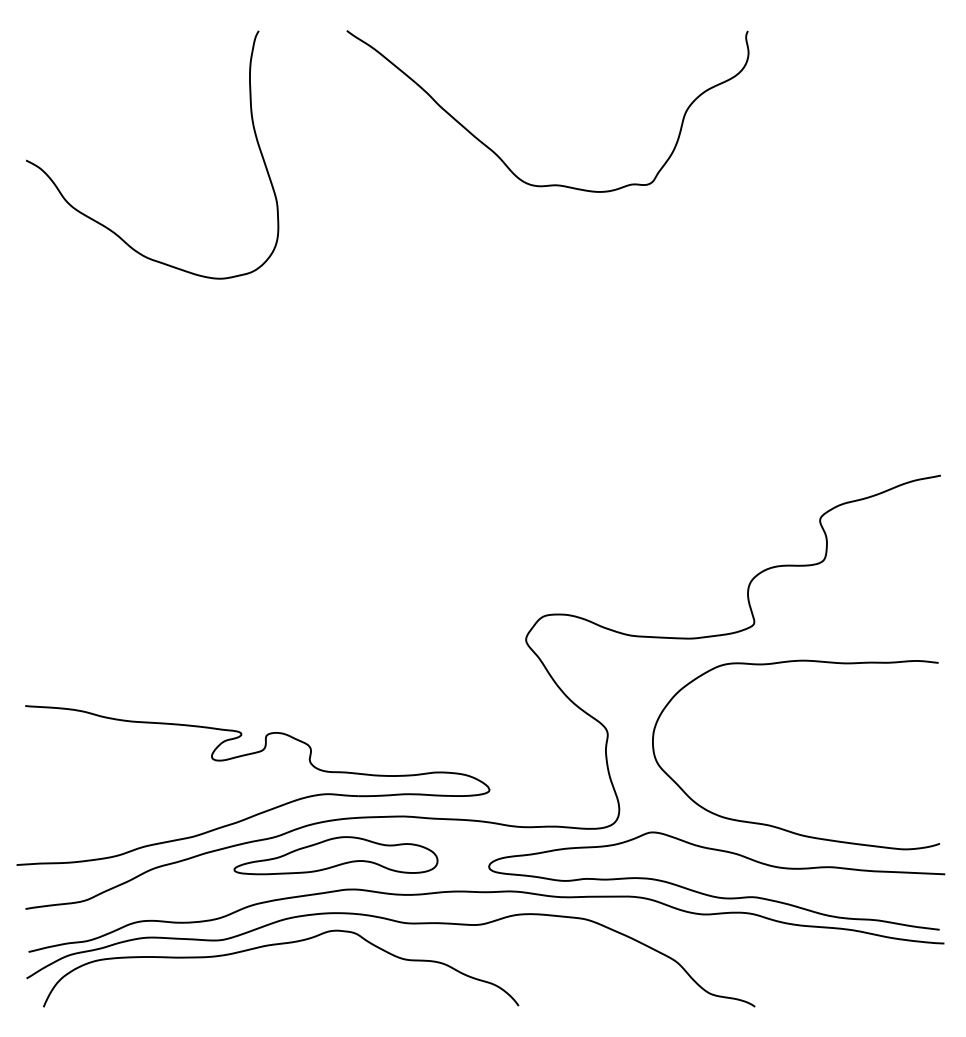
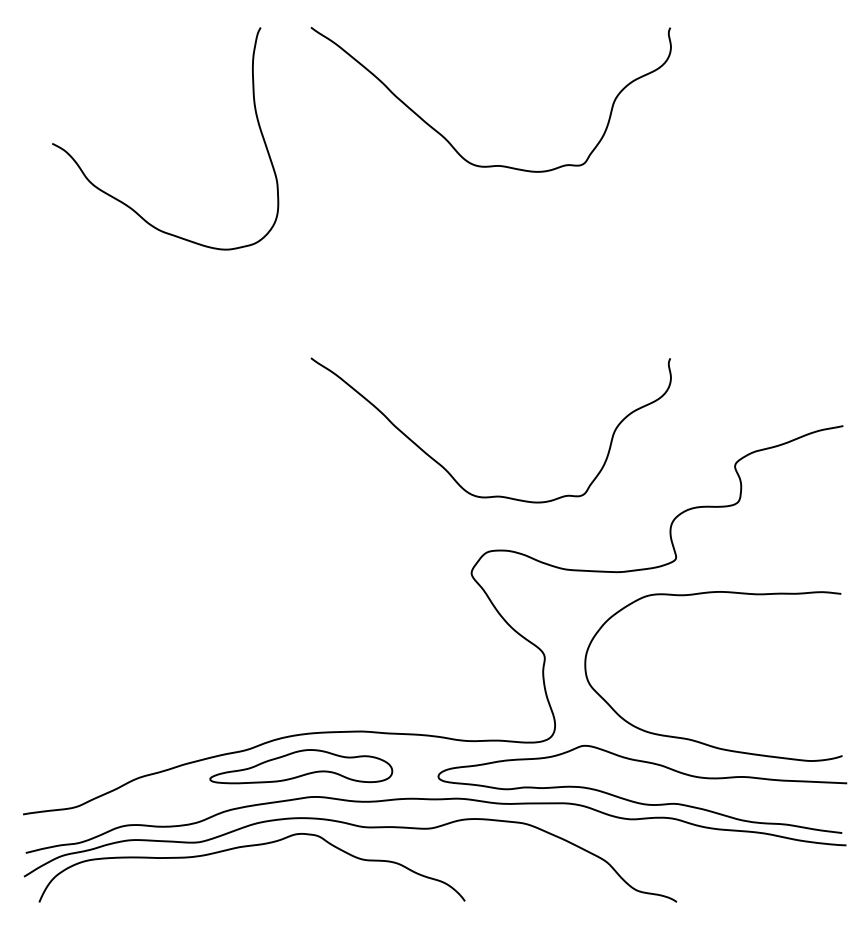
curve: (105, 225) -> (123, 201), moved
curve: (500, 526) -> (448, 471), added
part: (264, 810) -> (237, 726), removed

